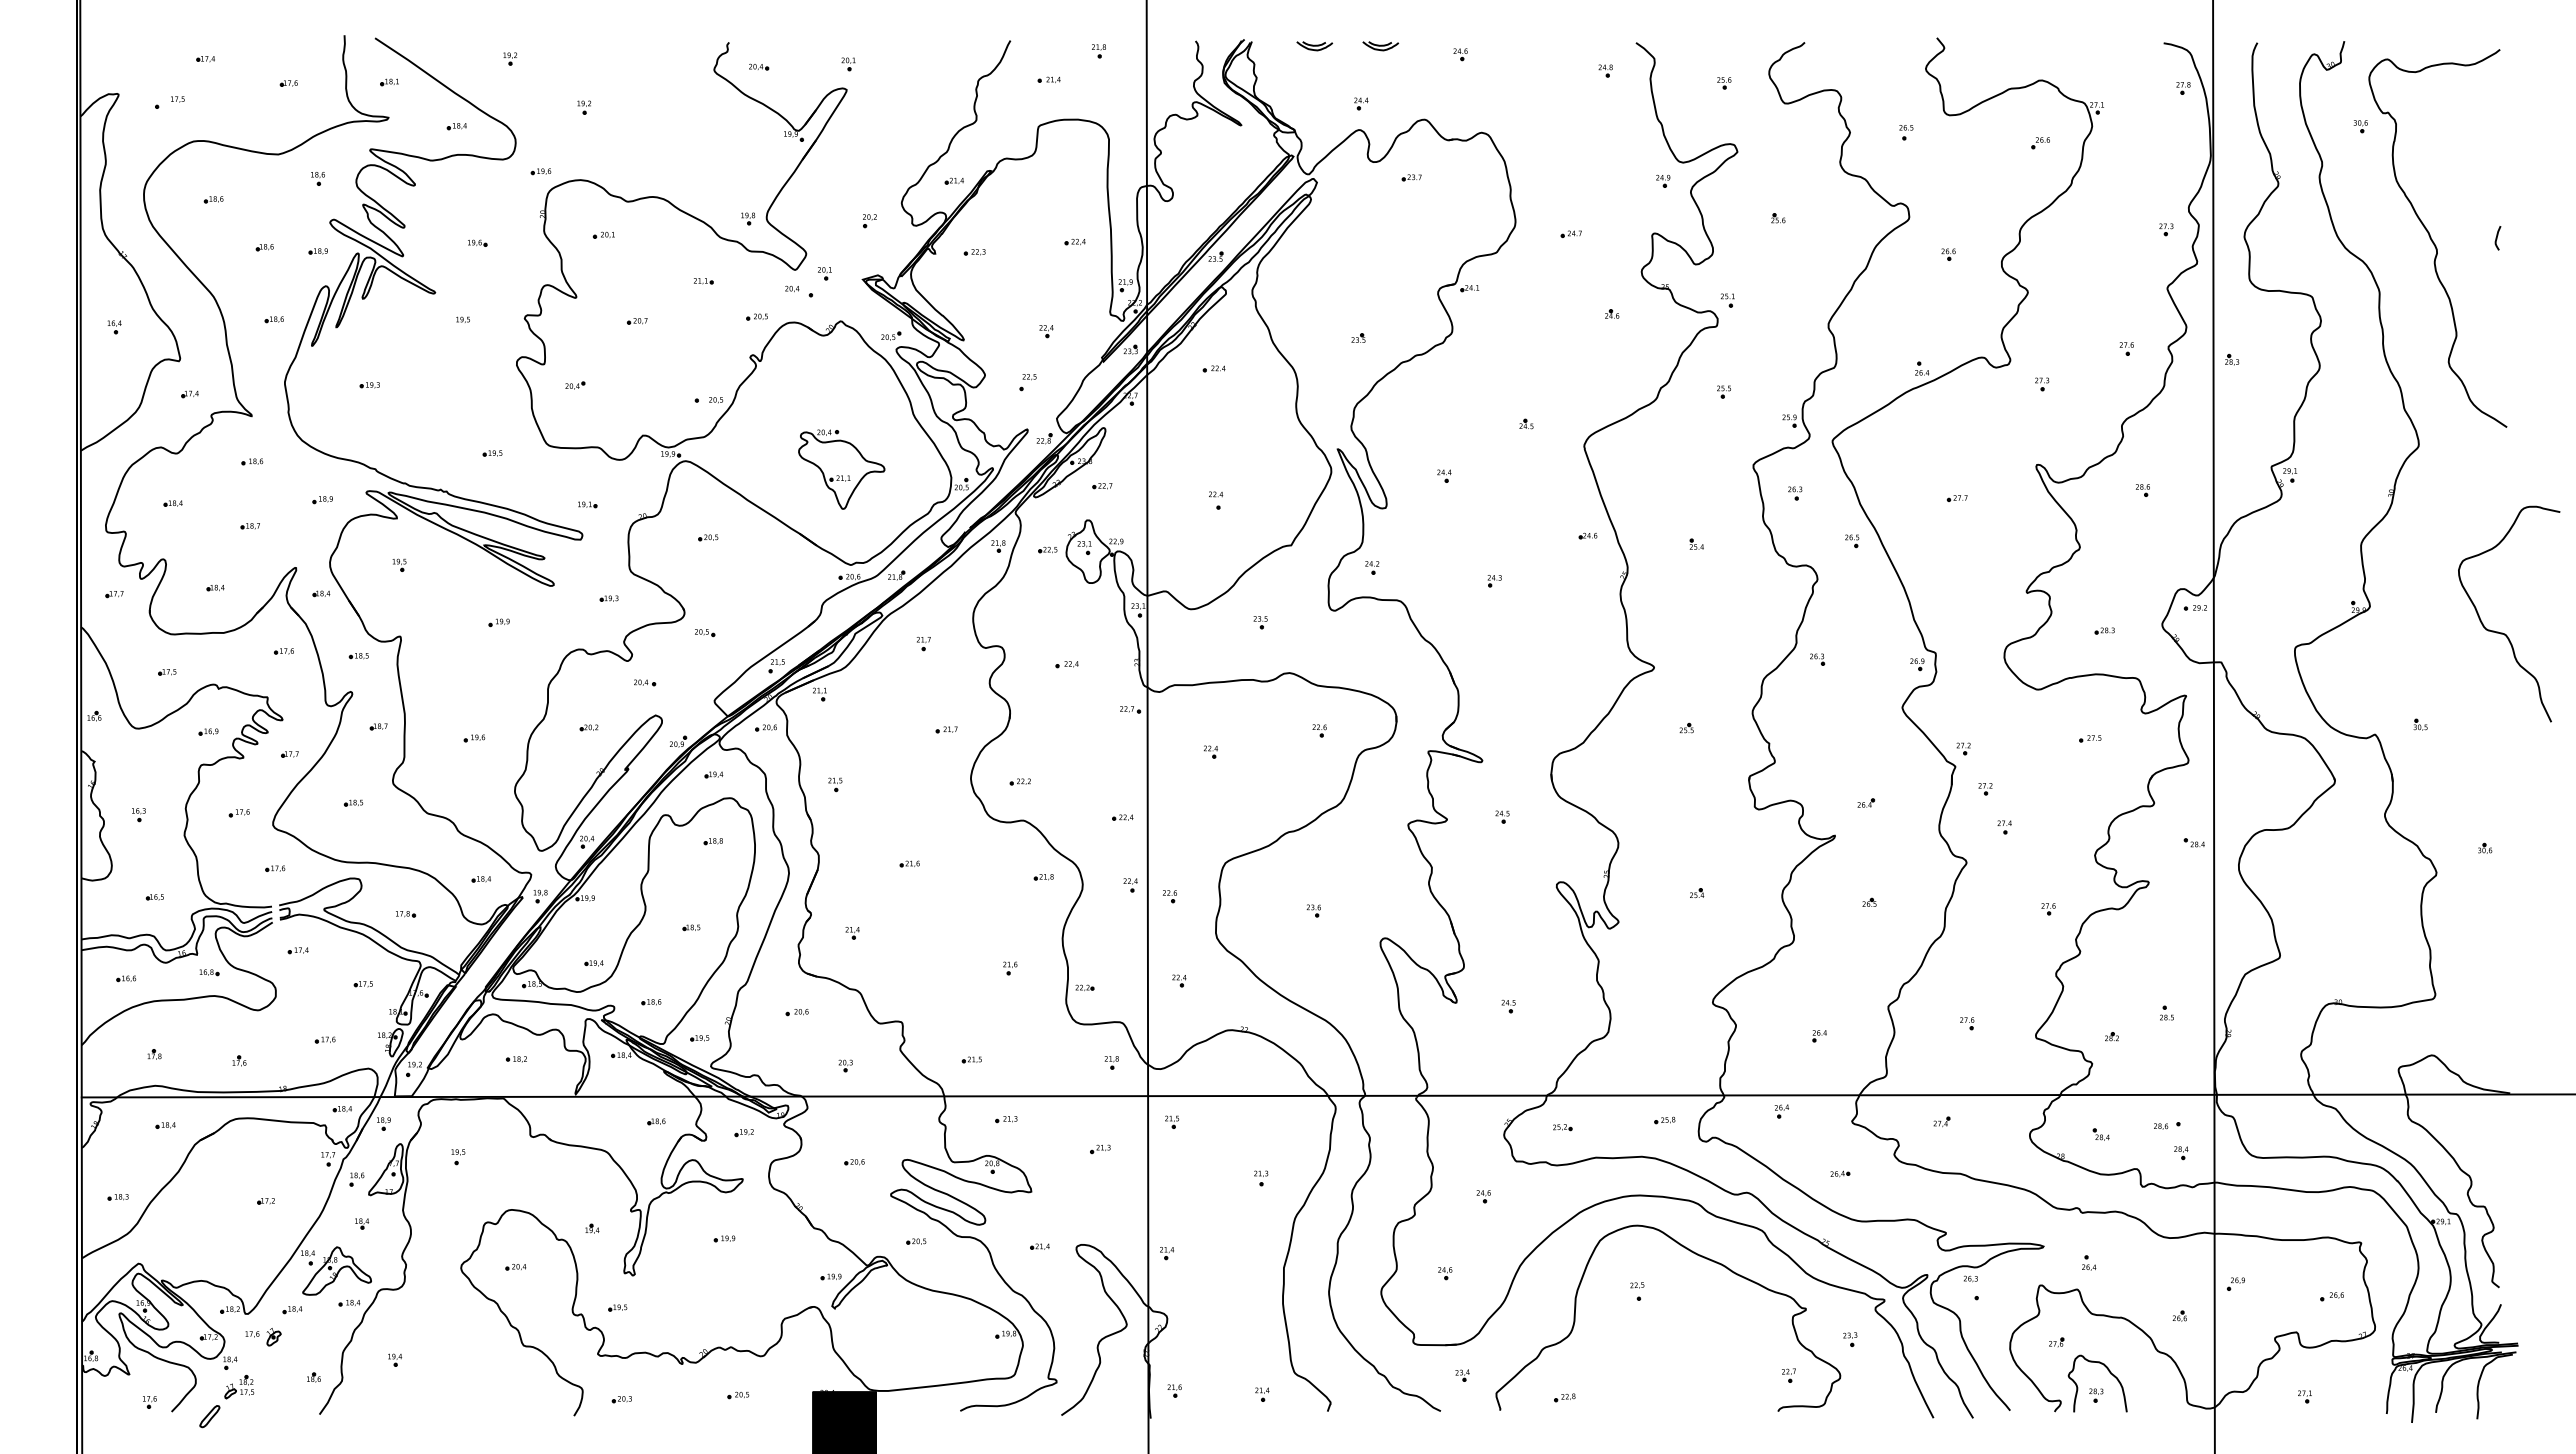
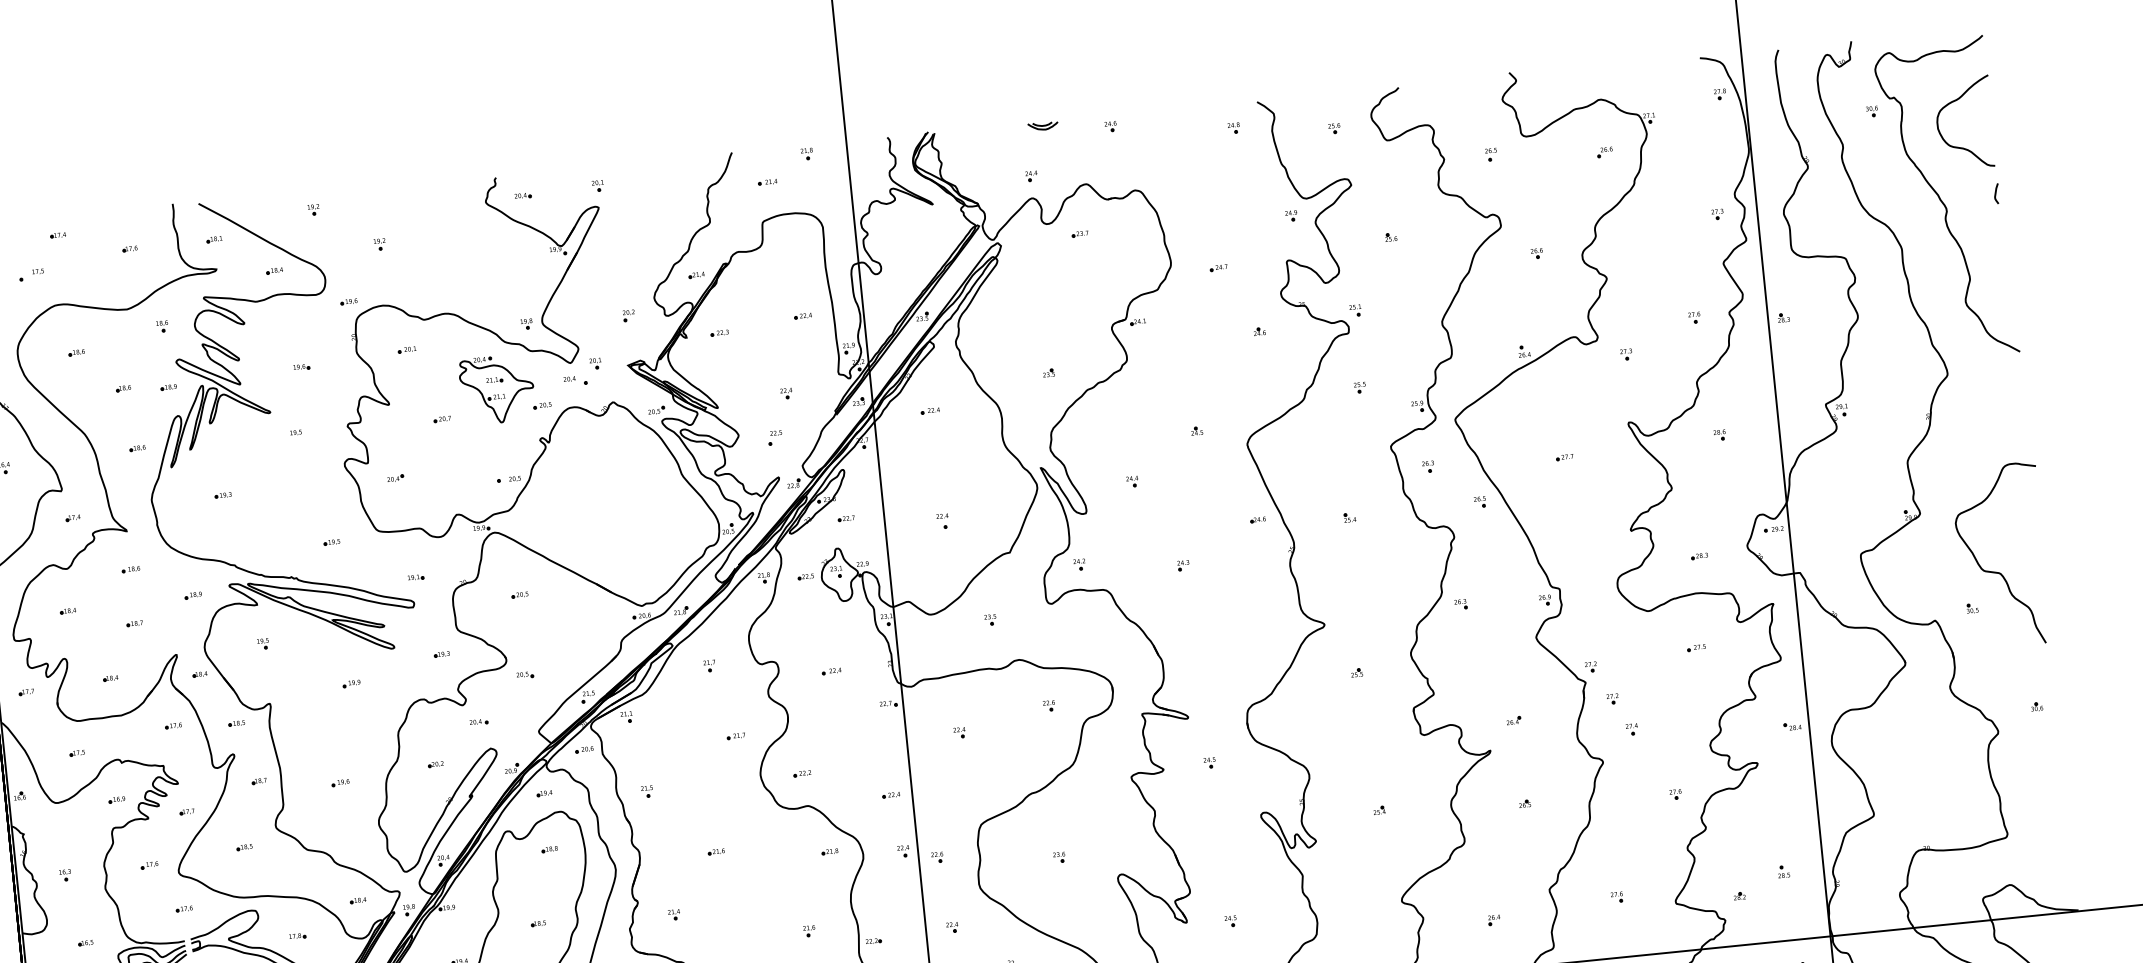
part: (1314, 46) -> (987, 132), removed
curve: (2460, 124) -> (1955, 101), added
part: (841, 469) -> (497, 389), moved
curve: (2502, 632) -> (1997, 571), moved

